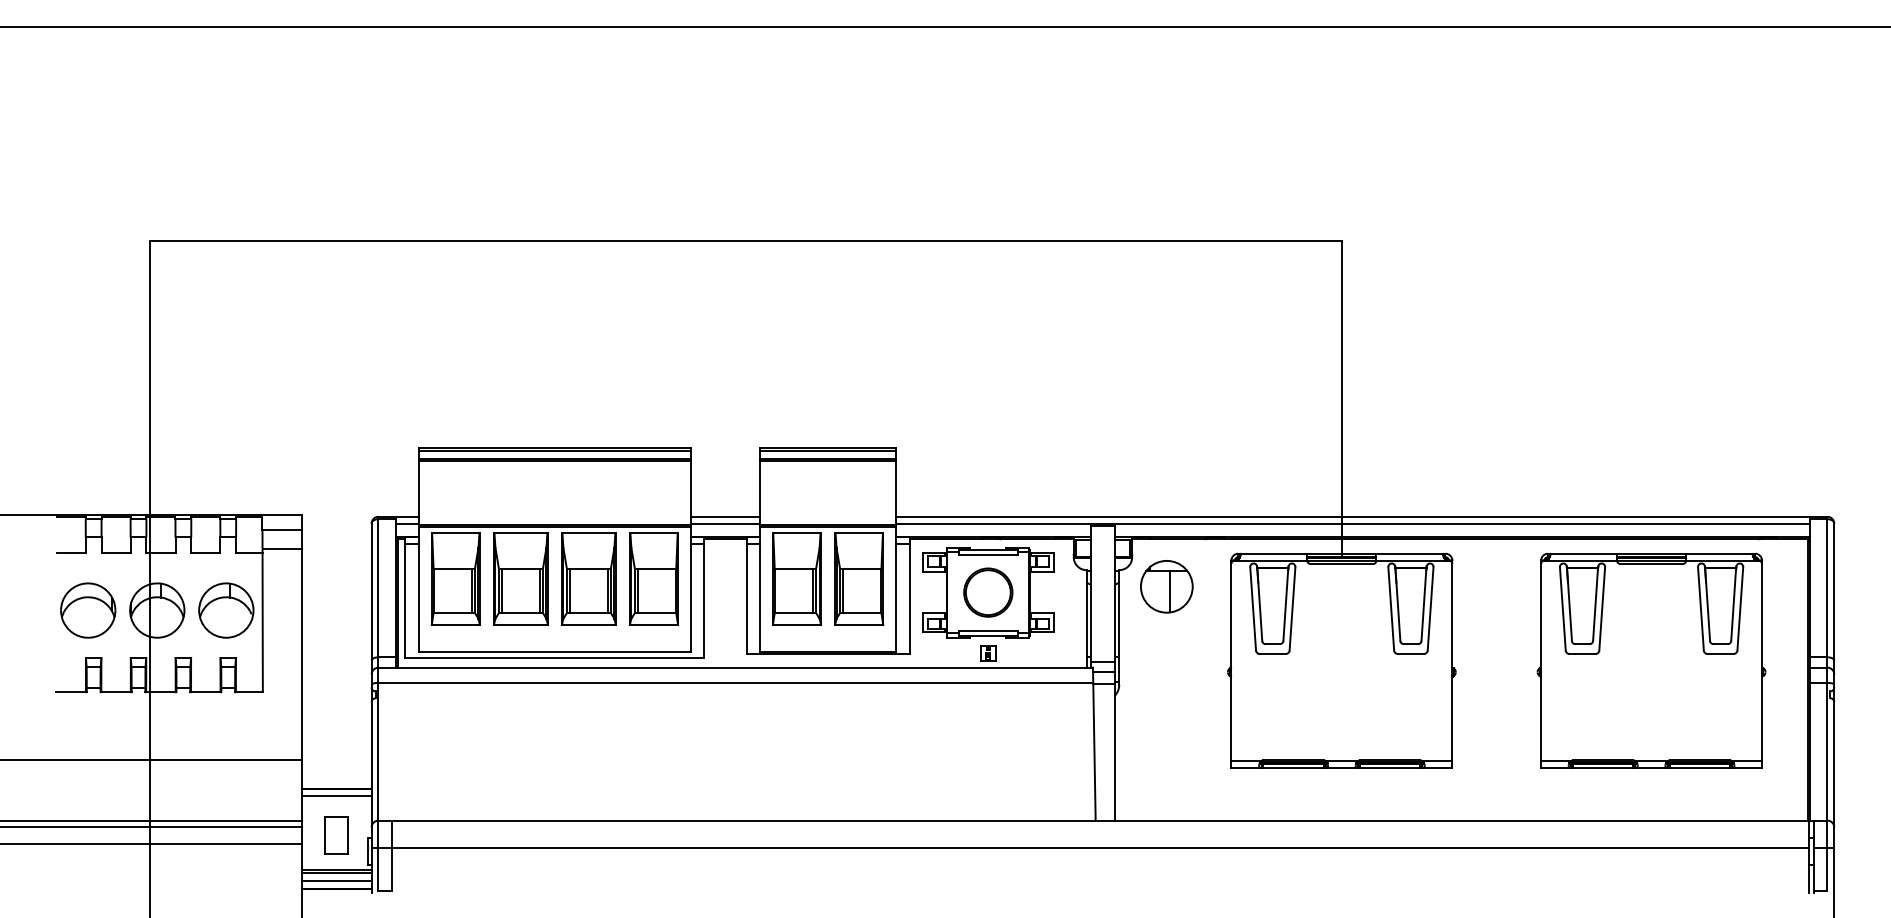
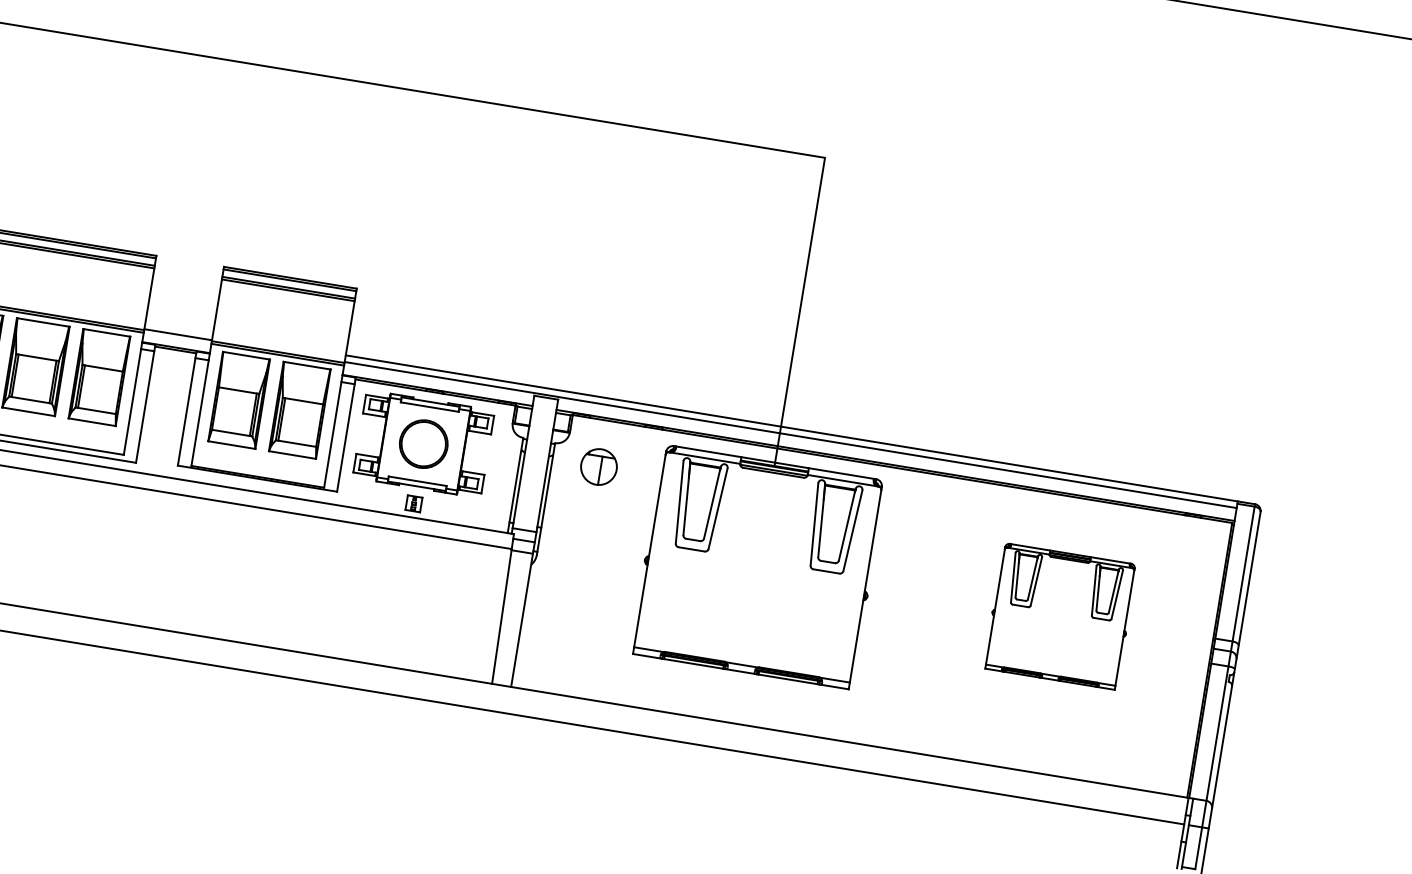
line: (725, 516) -> (179, 327), removed
part: (1166, 586) -> (598, 466), size x0.7
part: (1651, 660) -> (1060, 616), size x0.6

